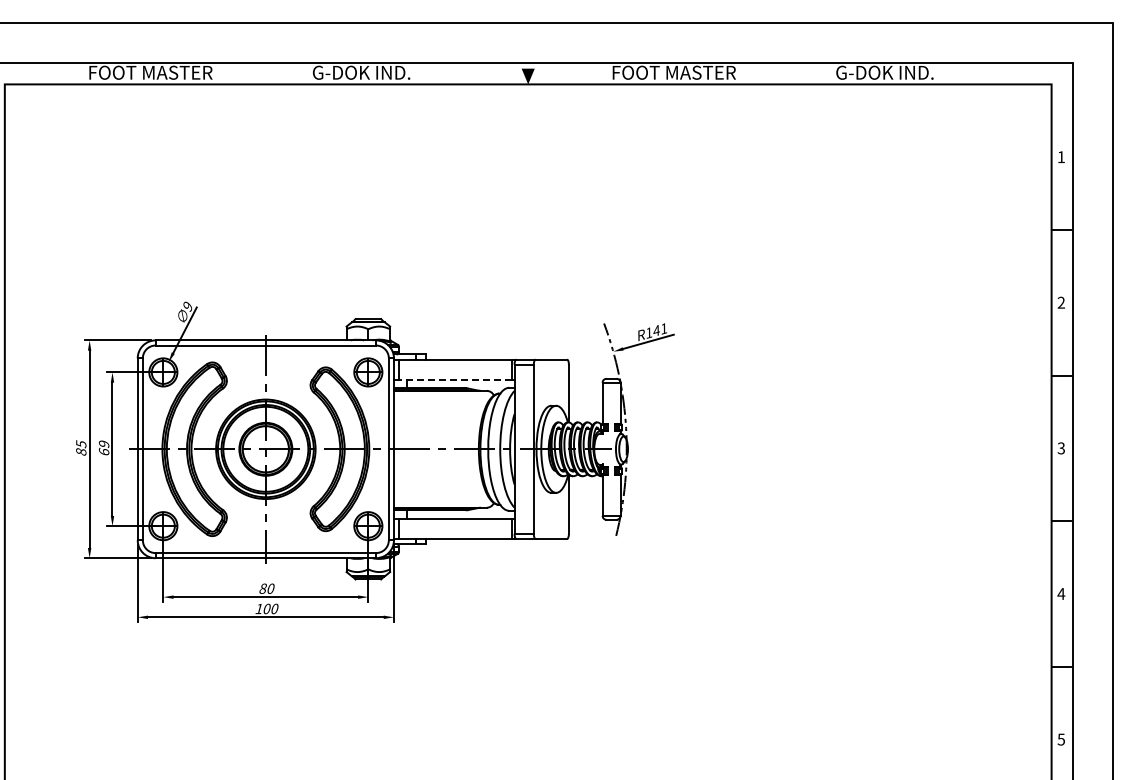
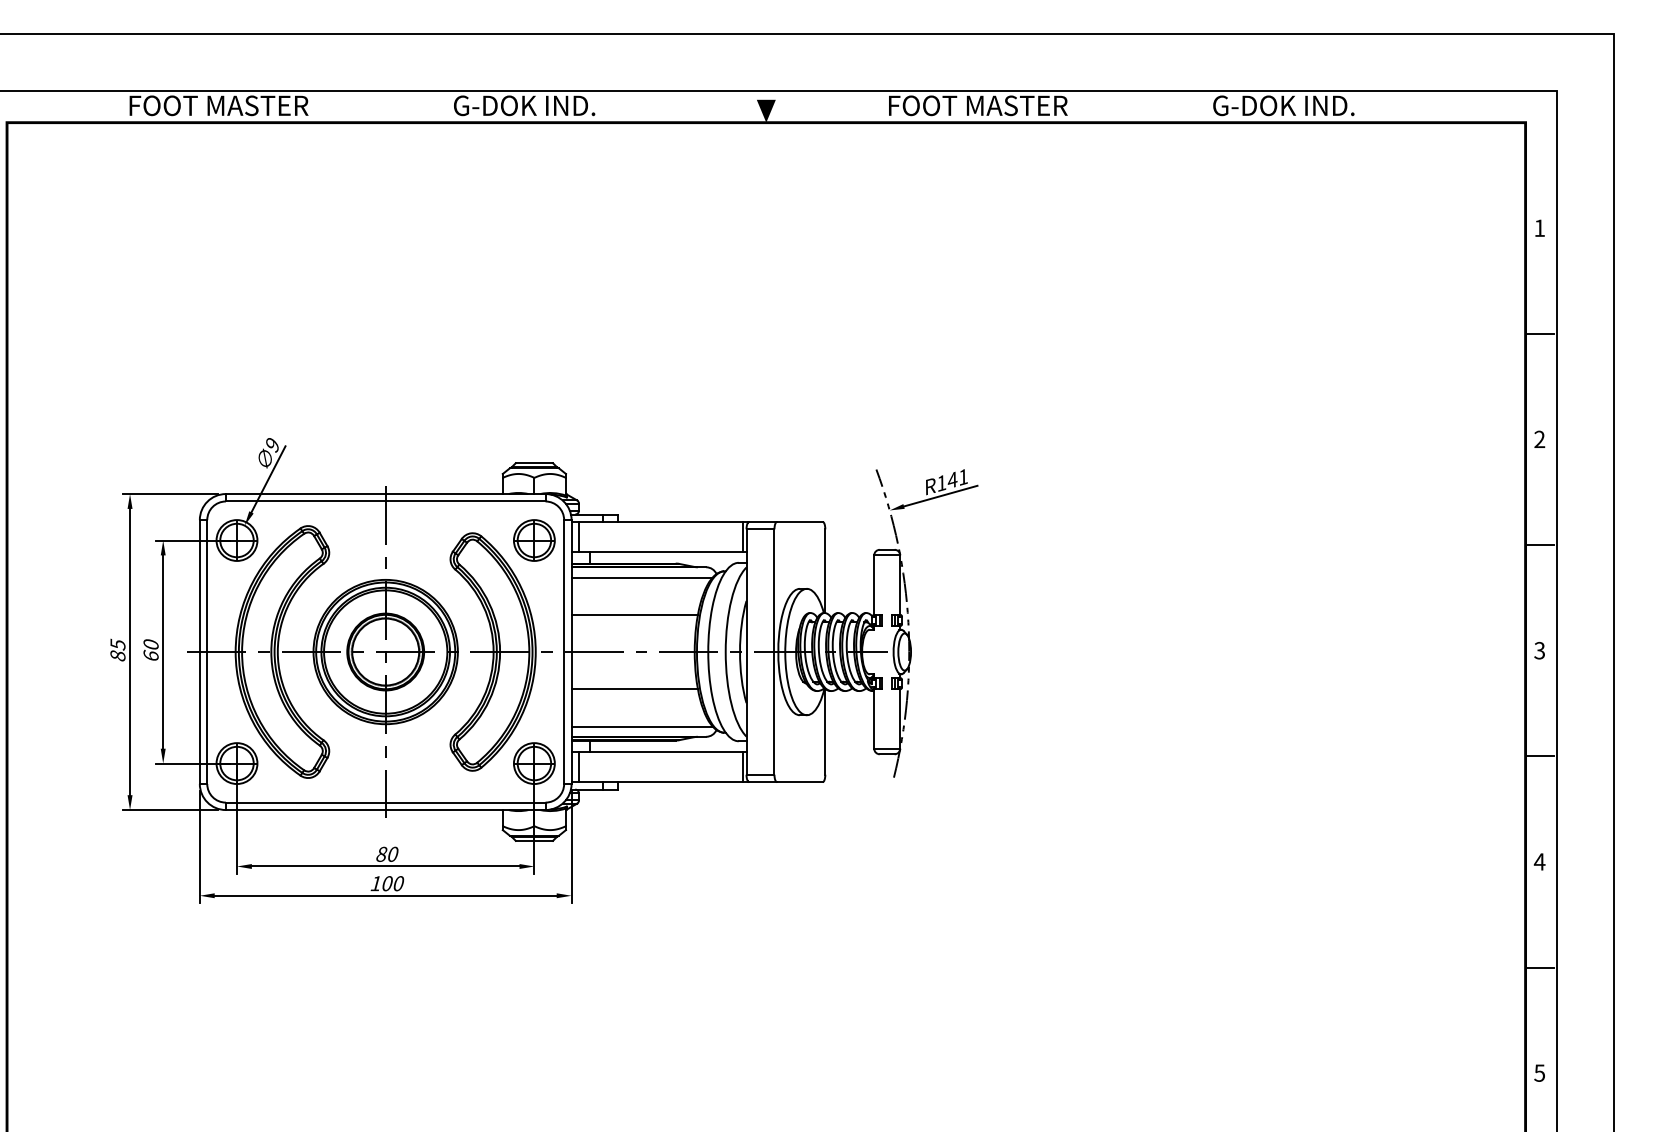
line: (455, 380) -> (660, 552), dashed -> solid
line: (442, 397) -> (641, 576), added
line: (437, 423) -> (634, 614), added
text: (104, 443) -> (151, 643), 69 -> 60
line: (437, 474) -> (634, 688), added
line: (442, 500) -> (641, 726), added

